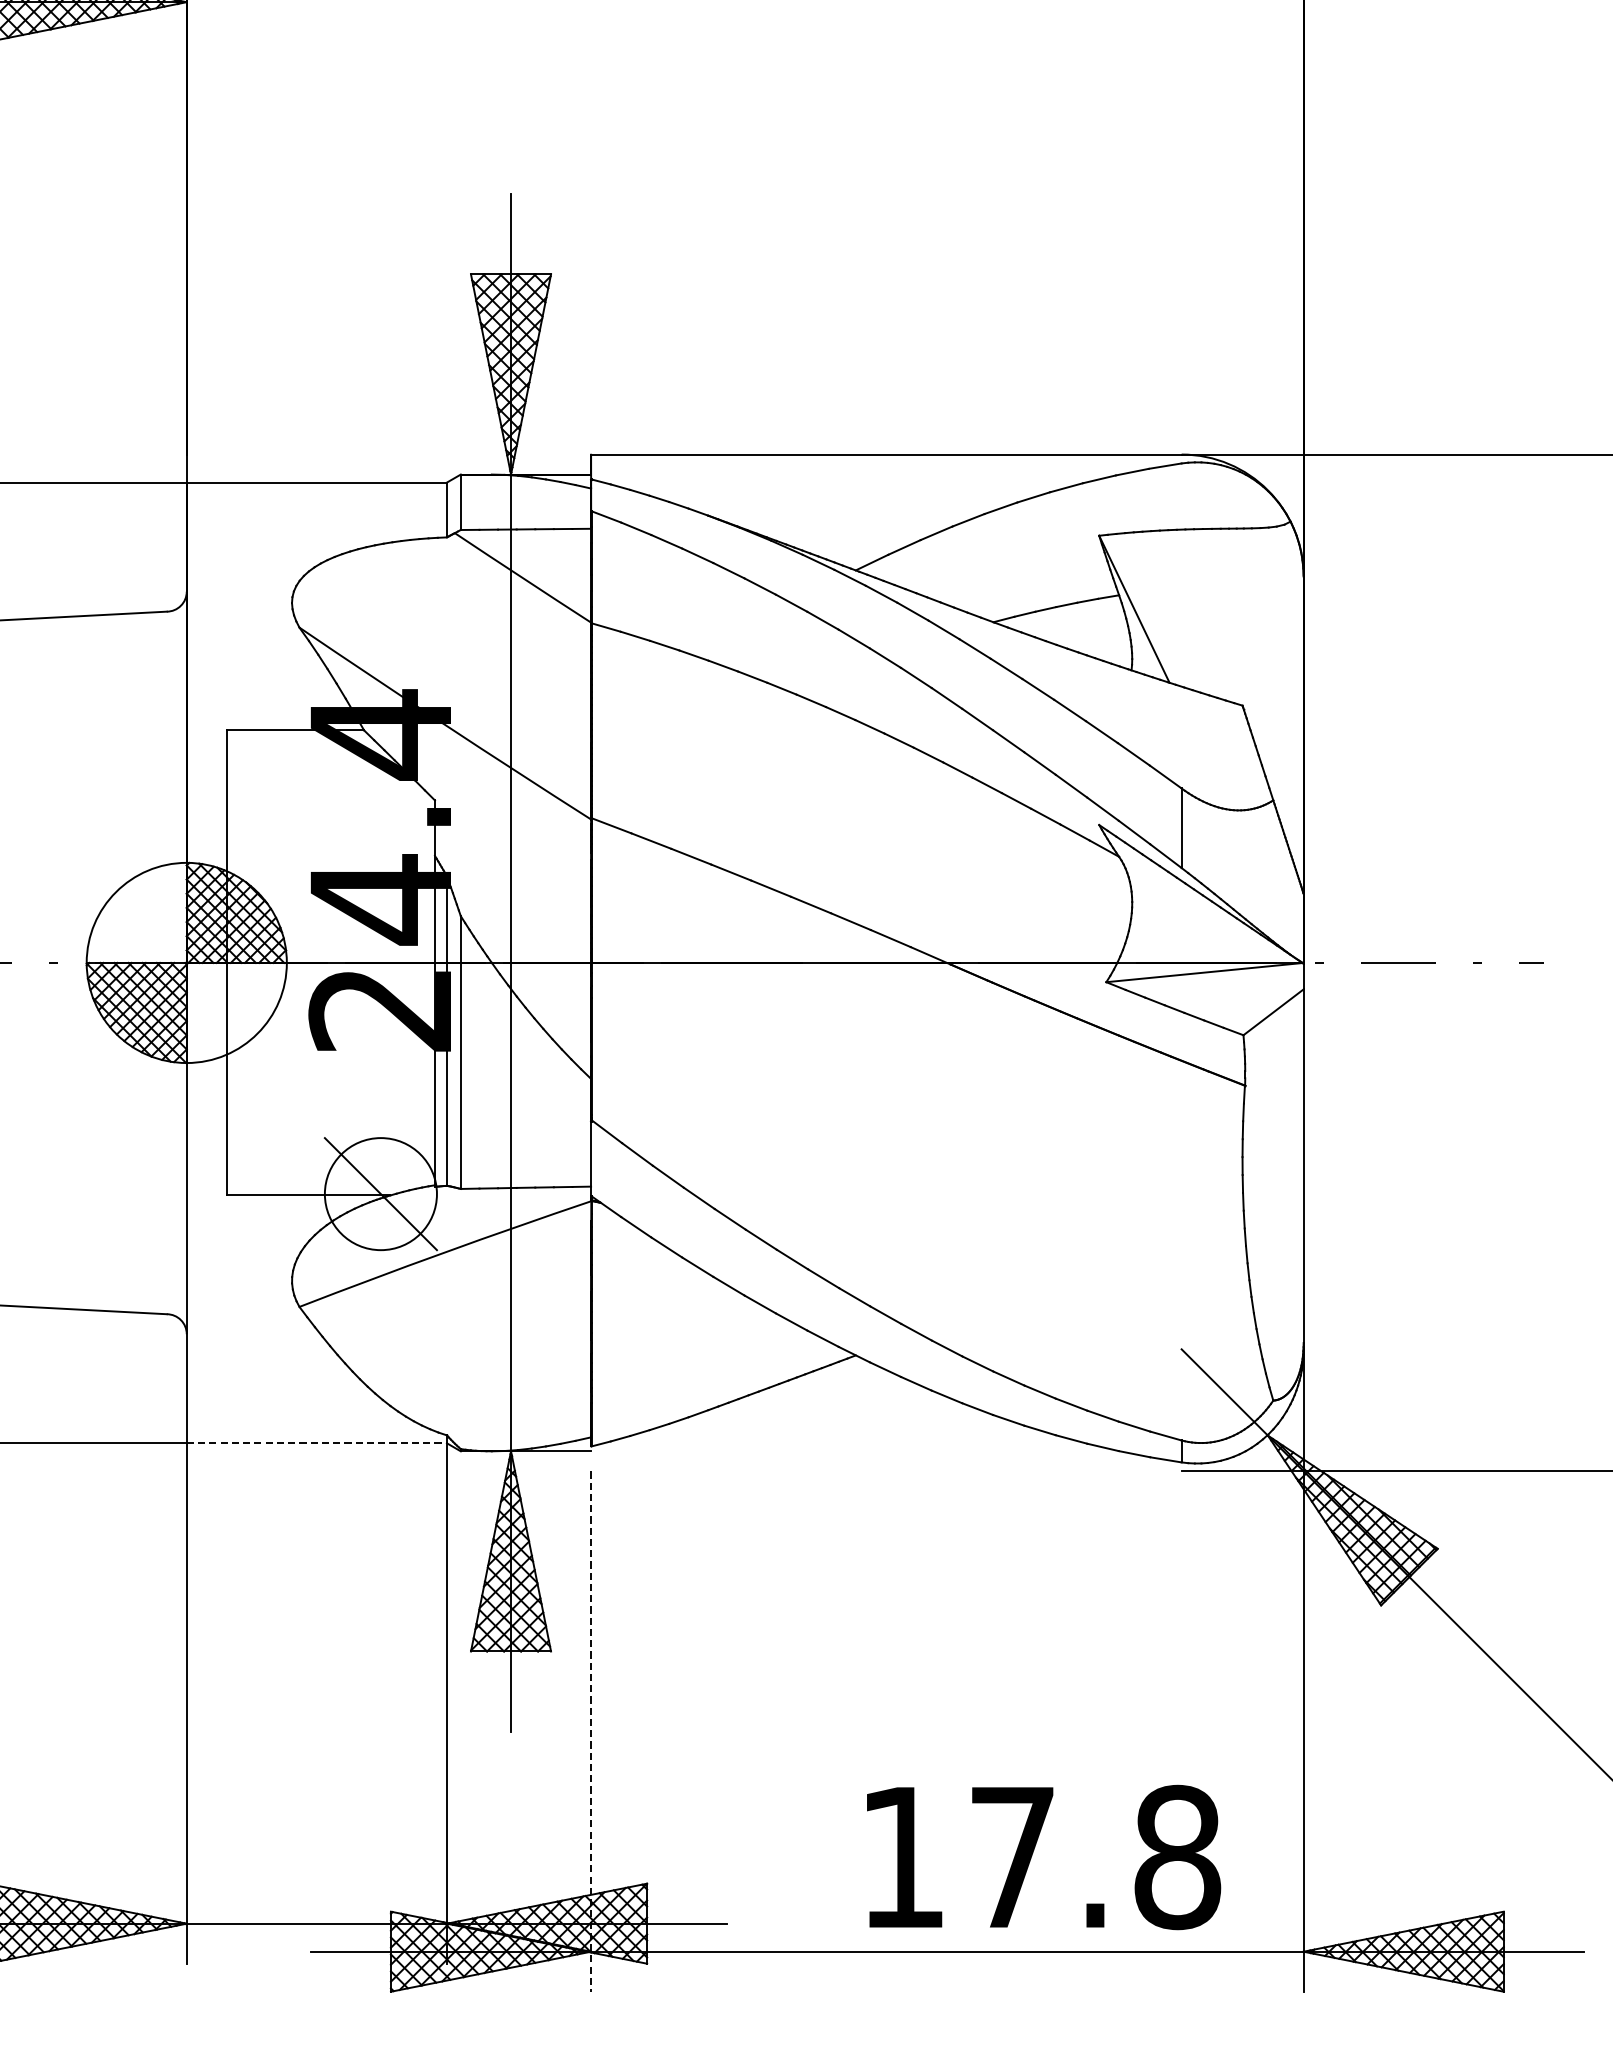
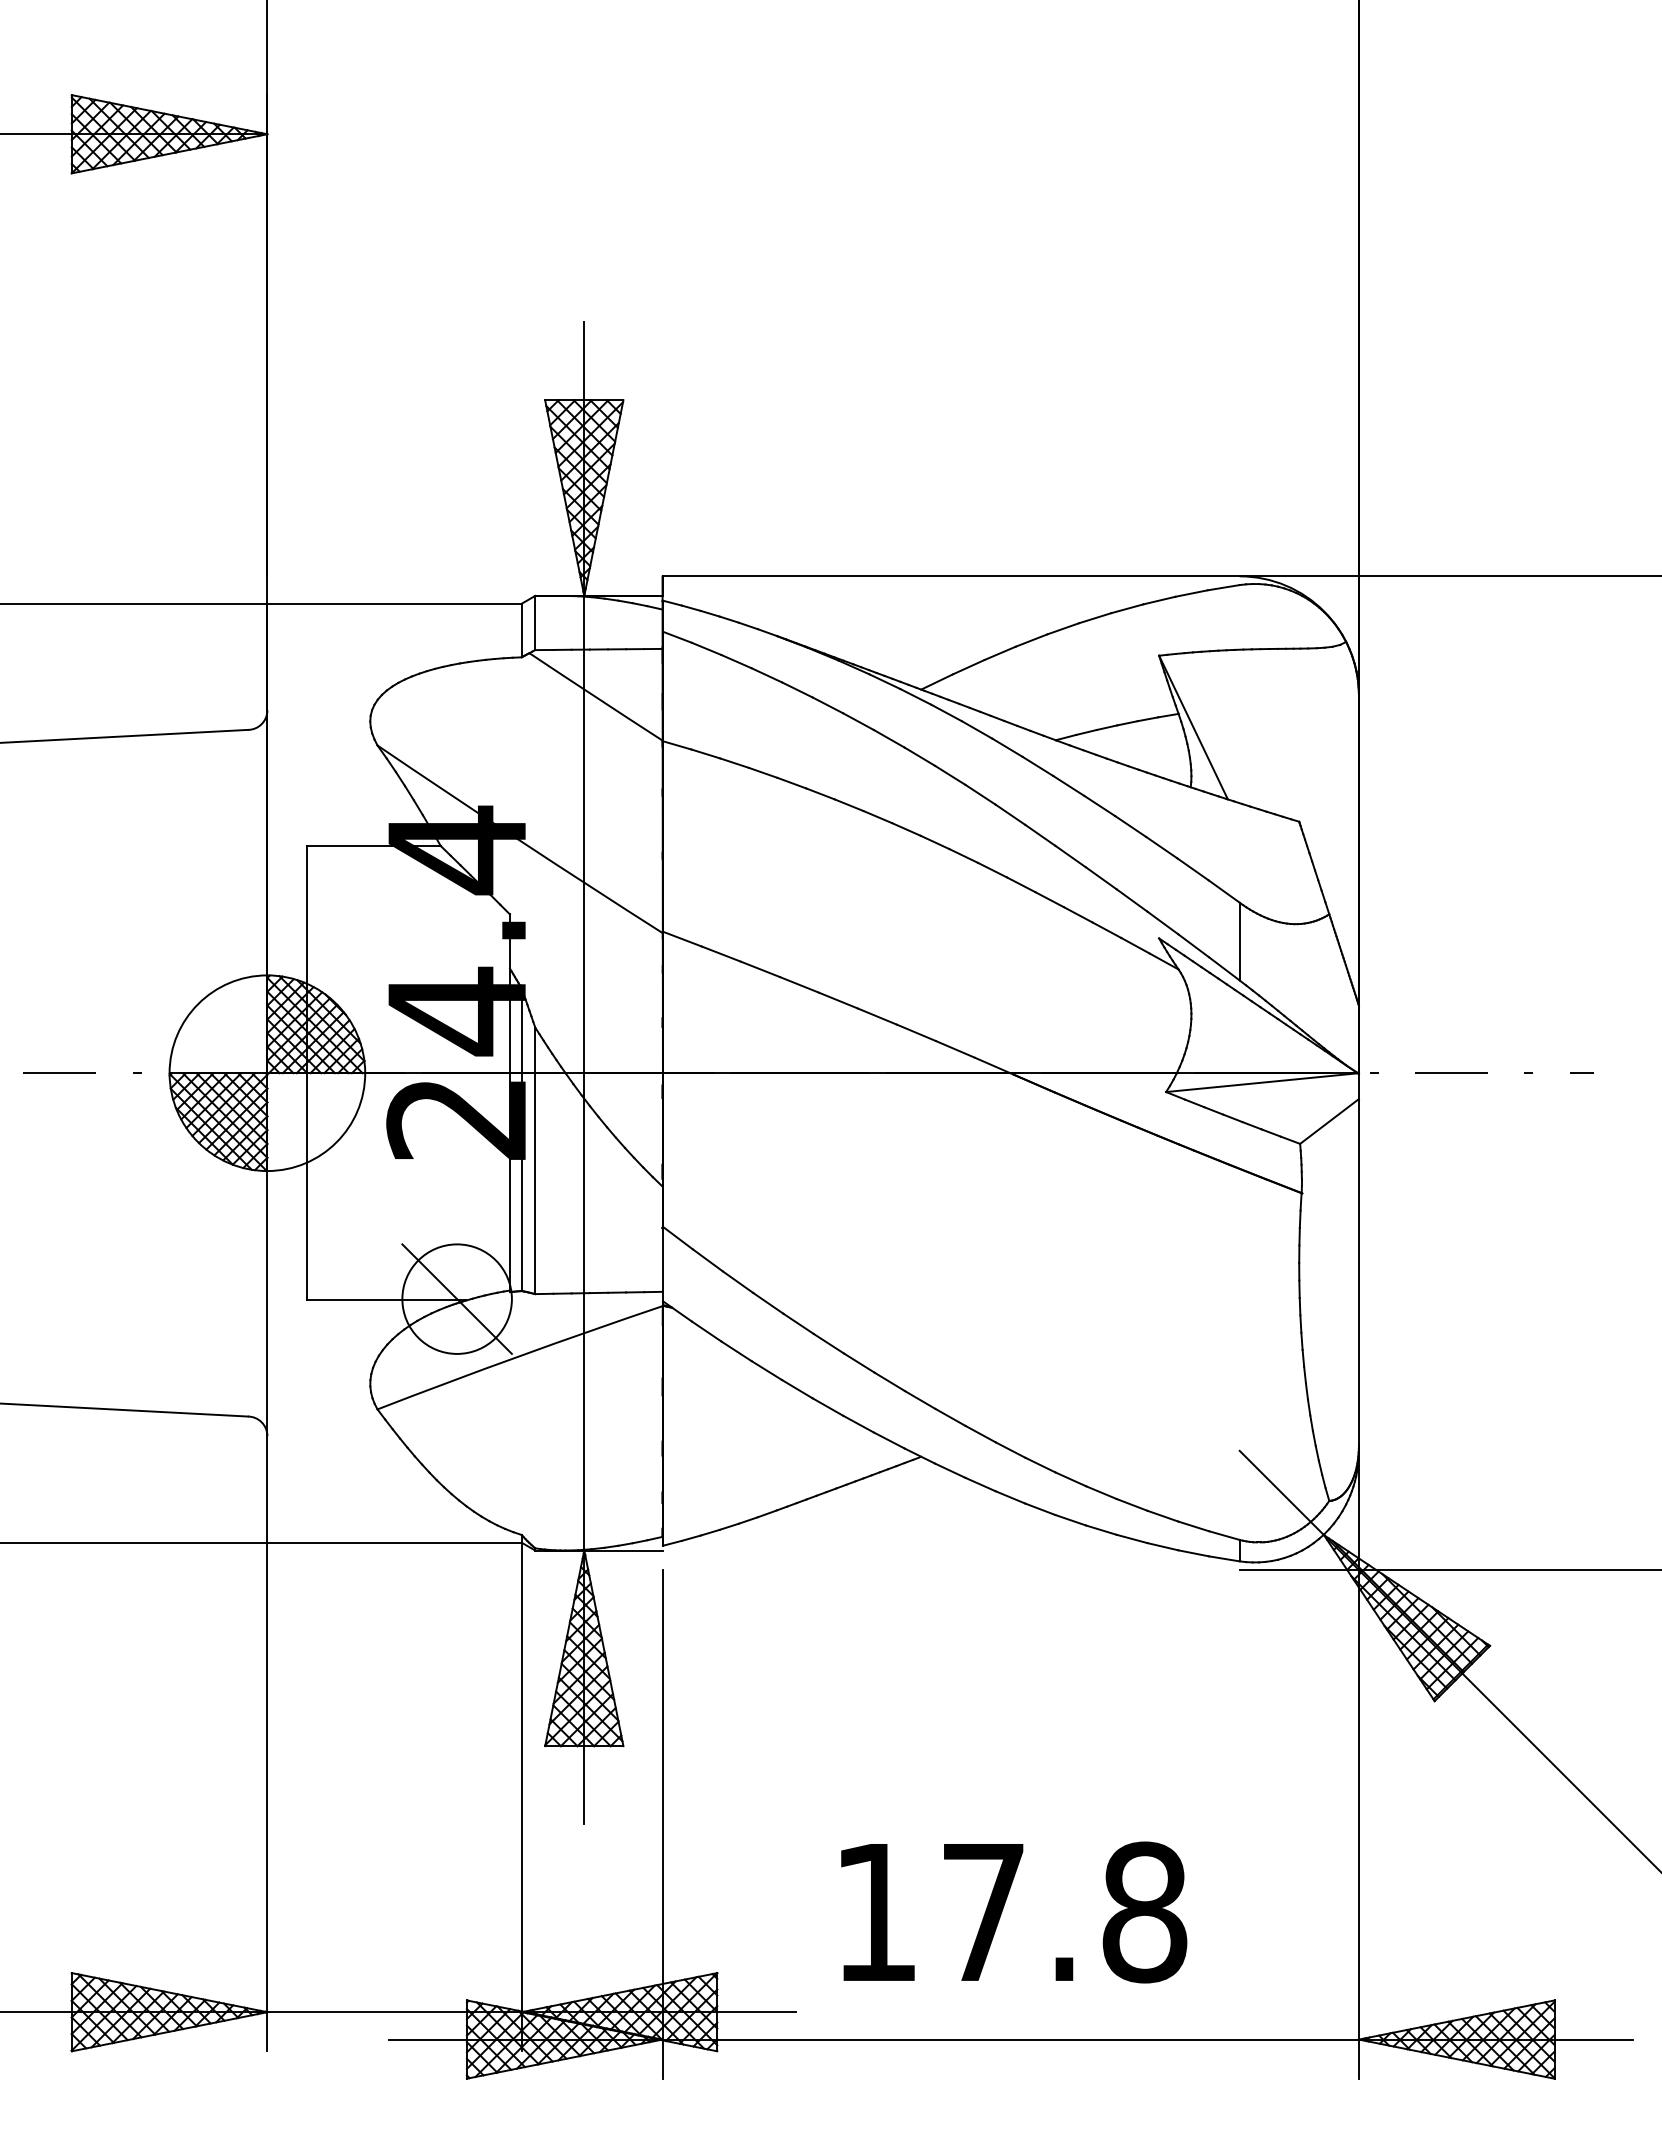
line: (317, 1443) -> (395, 1542), dashed -> solid
line: (591, 1731) -> (662, 1824), dashed -> solid
text: (1044, 1857) -> (1014, 1912), moved

